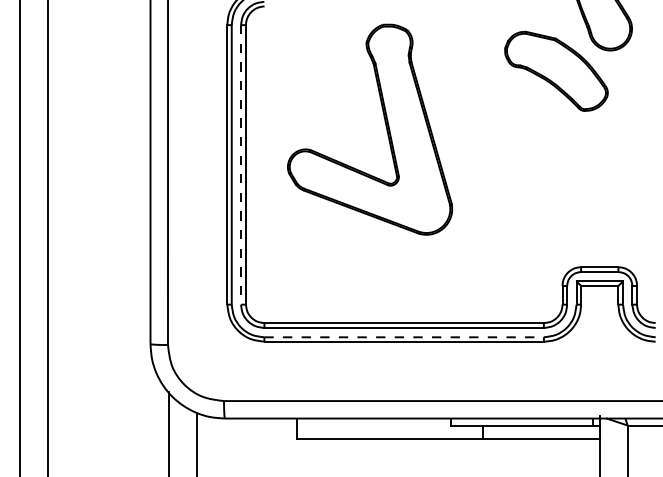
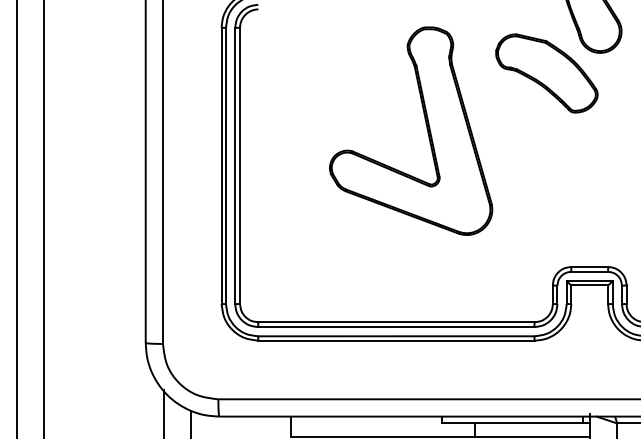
part: (385, 126) -> (426, 127), moved
line: (241, 164) -> (235, 165), dashed -> solid
line: (404, 337) -> (396, 336), dashed -> solid

